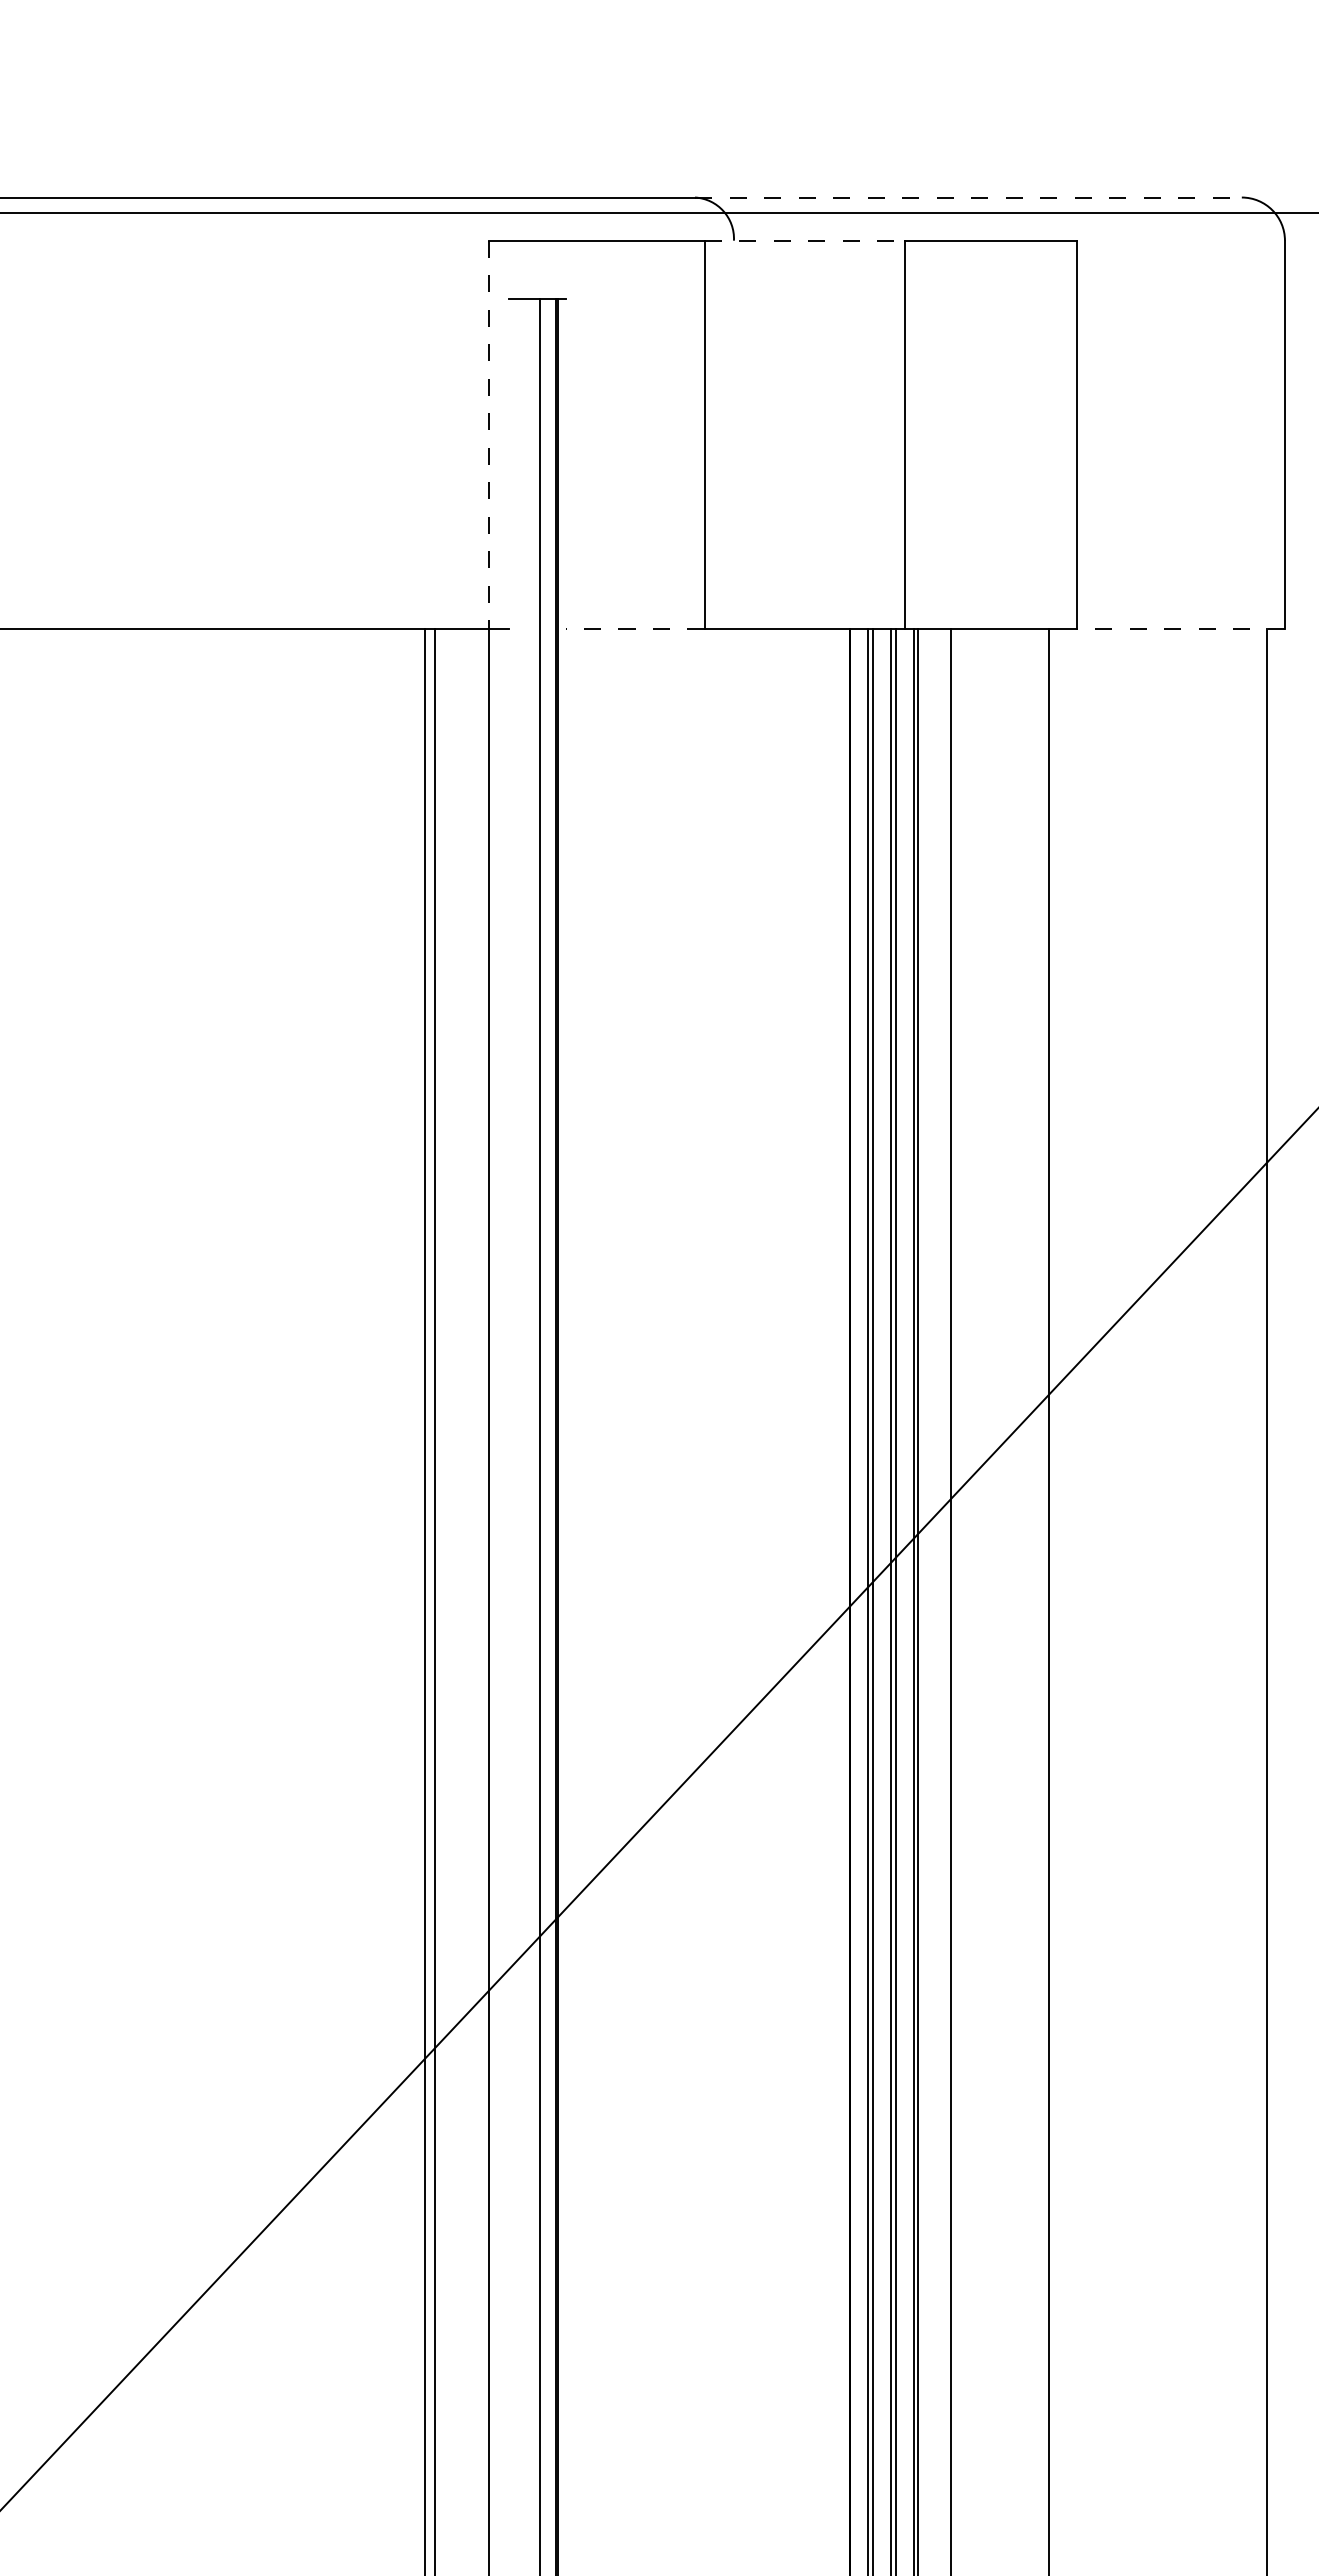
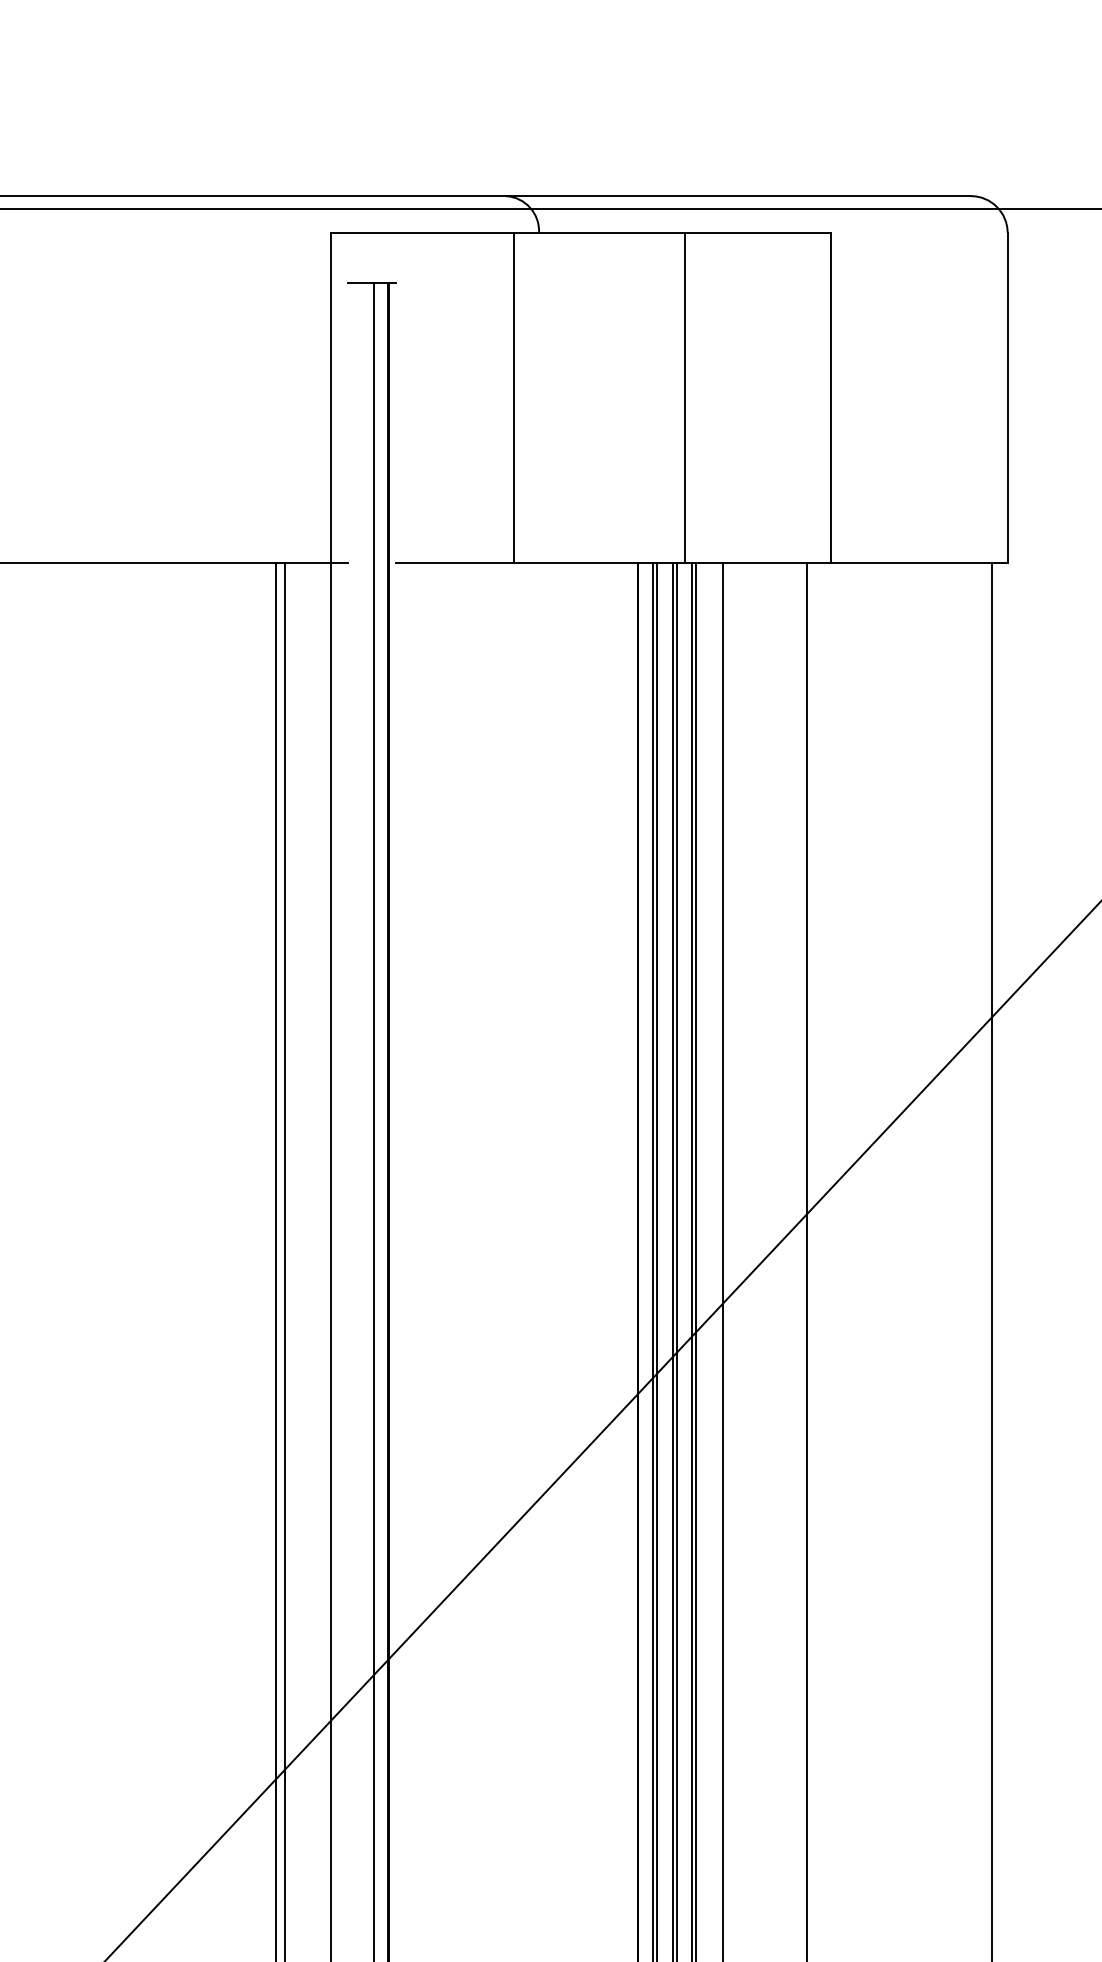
line: (968, 197) -> (738, 196), dashed -> solid
line: (805, 240) -> (599, 232), dashed -> solid
line: (489, 435) -> (331, 398), dashed -> solid
line: (635, 628) -> (455, 562), dashed -> solid
line: (1180, 628) -> (918, 562), dashed -> solid

